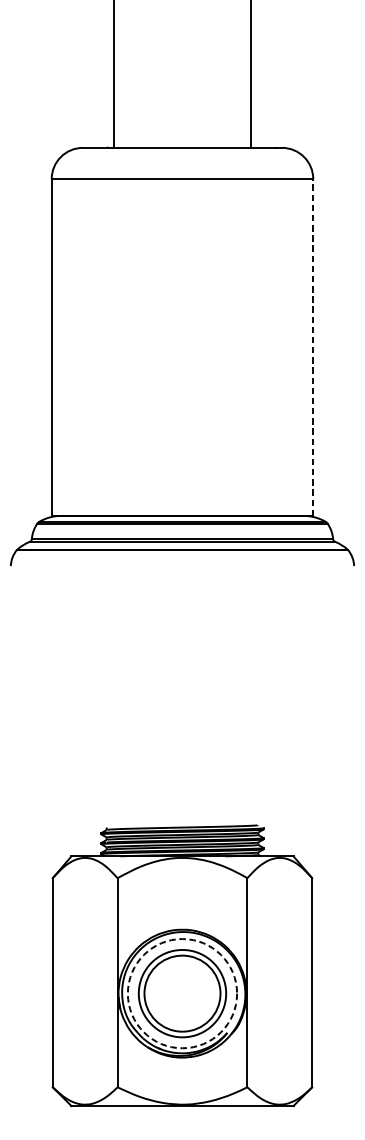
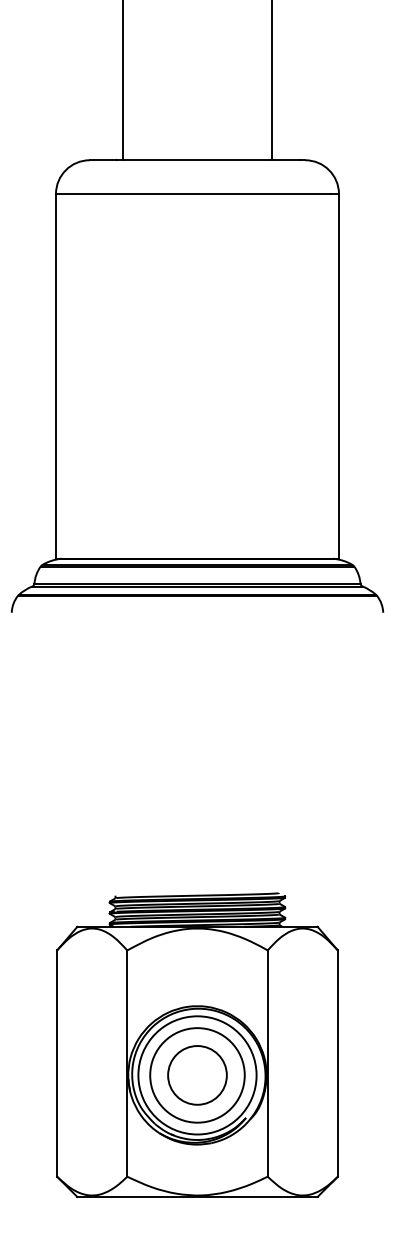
line: (312, 346) -> (338, 375), dashed -> solid
circle: (182, 993) -> (197, 1075), dashed -> solid
circle: (182, 993) -> (197, 1075), size x0.71

